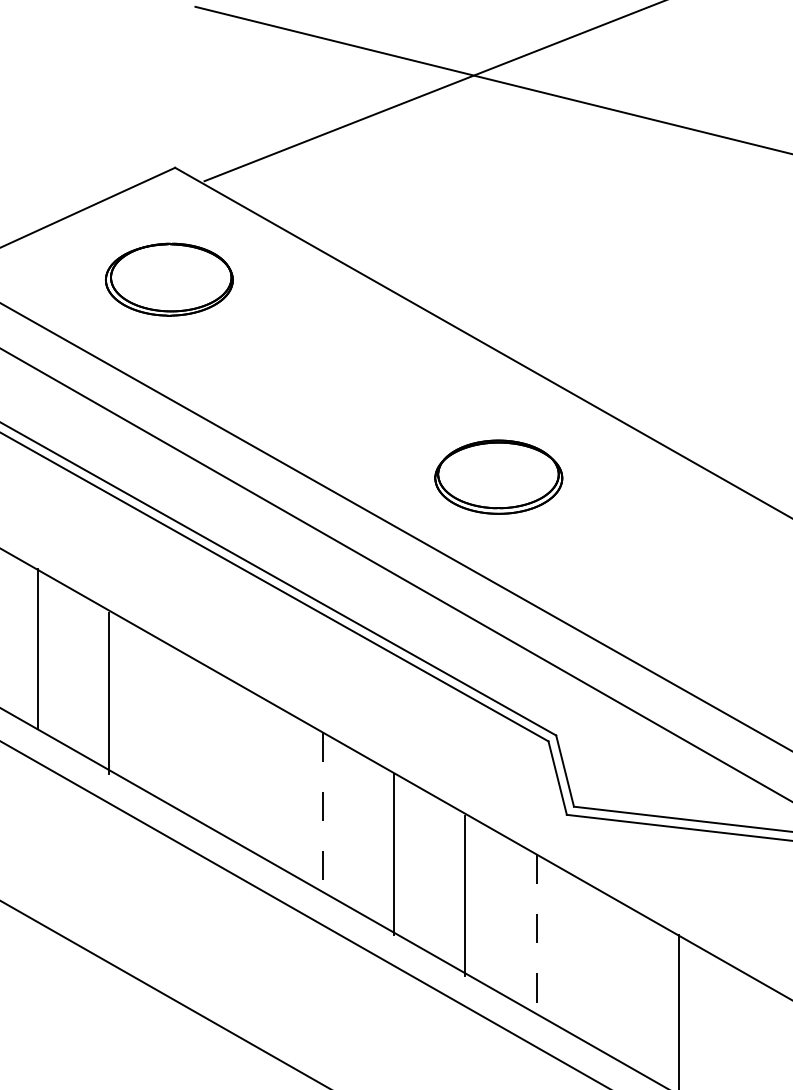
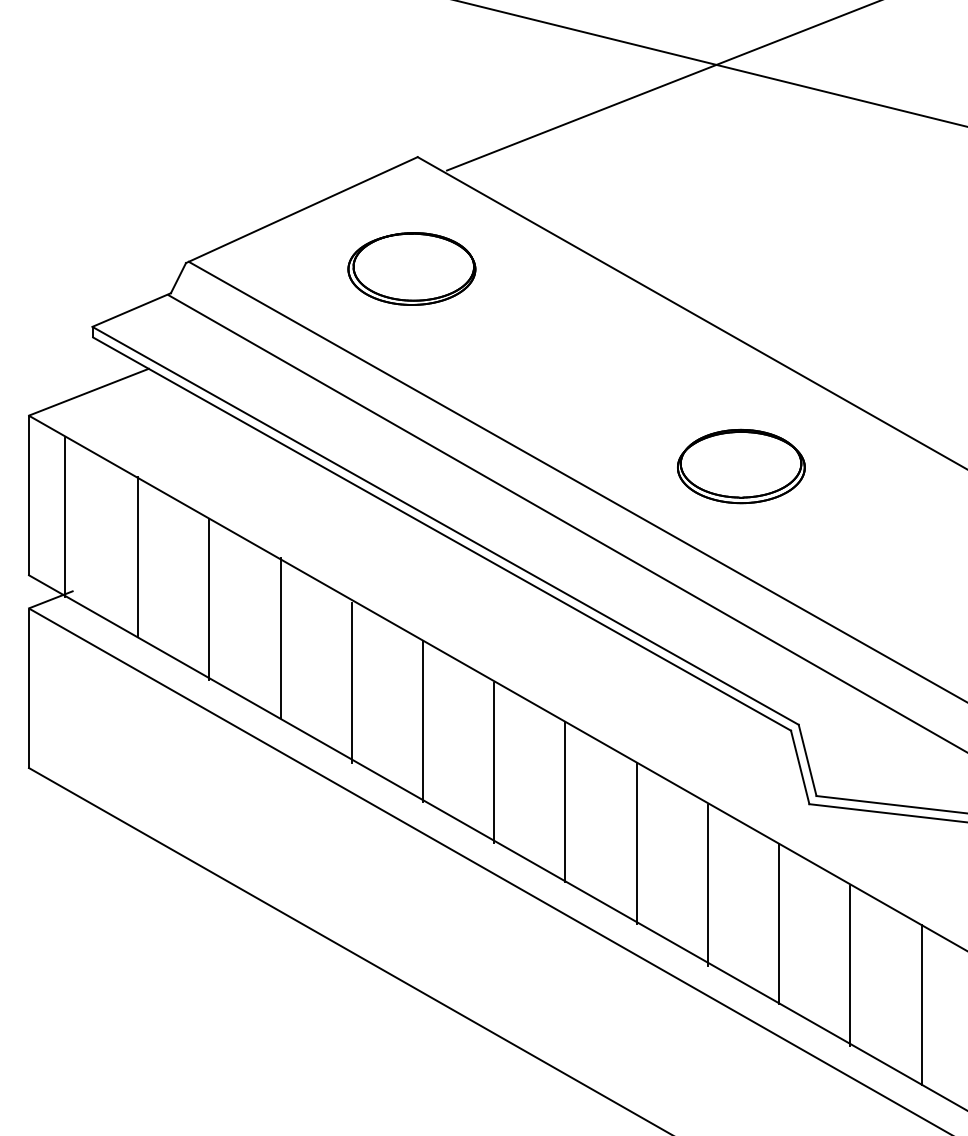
line: (180, 732) -> (423, 721), added
line: (251, 774) -> (494, 763), added
line: (322, 813) -> (565, 802), dashed -> solid
line: (536, 935) -> (779, 924), dashed -> solid
line: (607, 976) -> (850, 965), added

